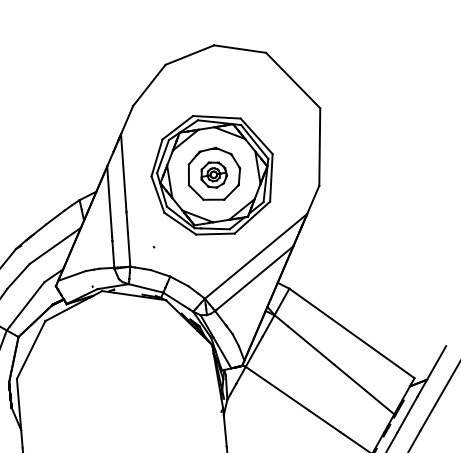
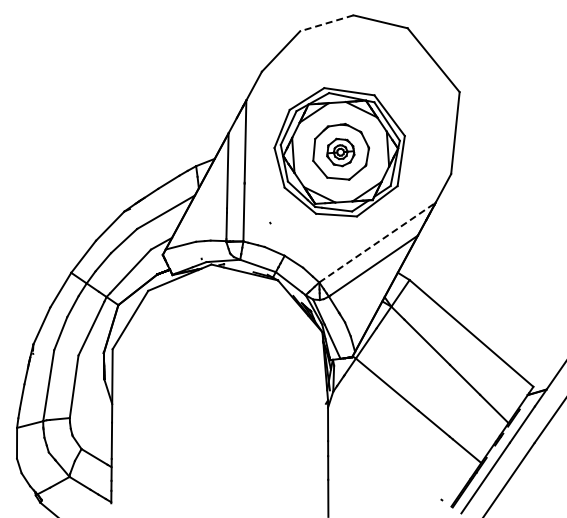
line: (189, 55) -> (326, 23), solid -> dashed
line: (256, 256) -> (377, 242), solid -> dashed

